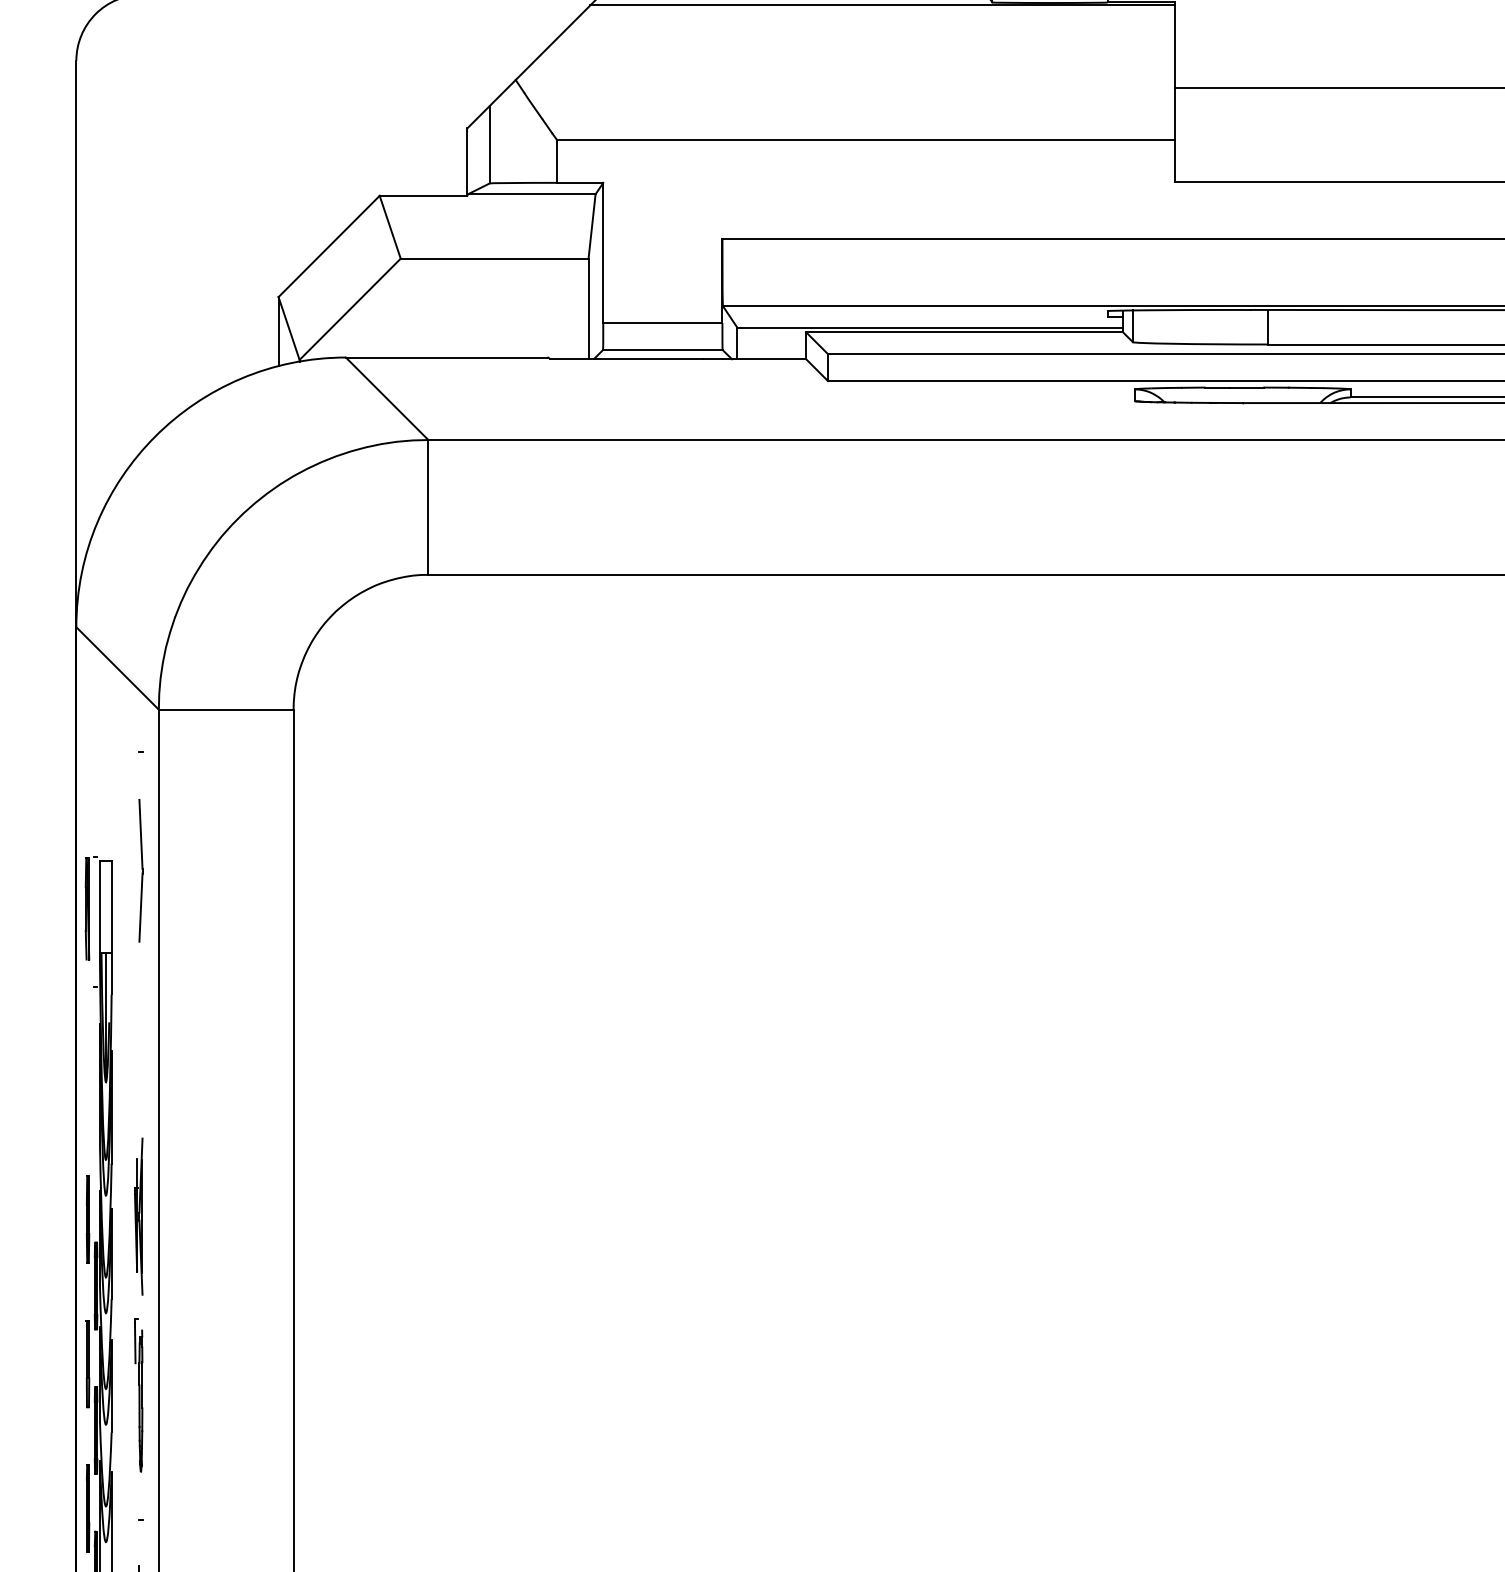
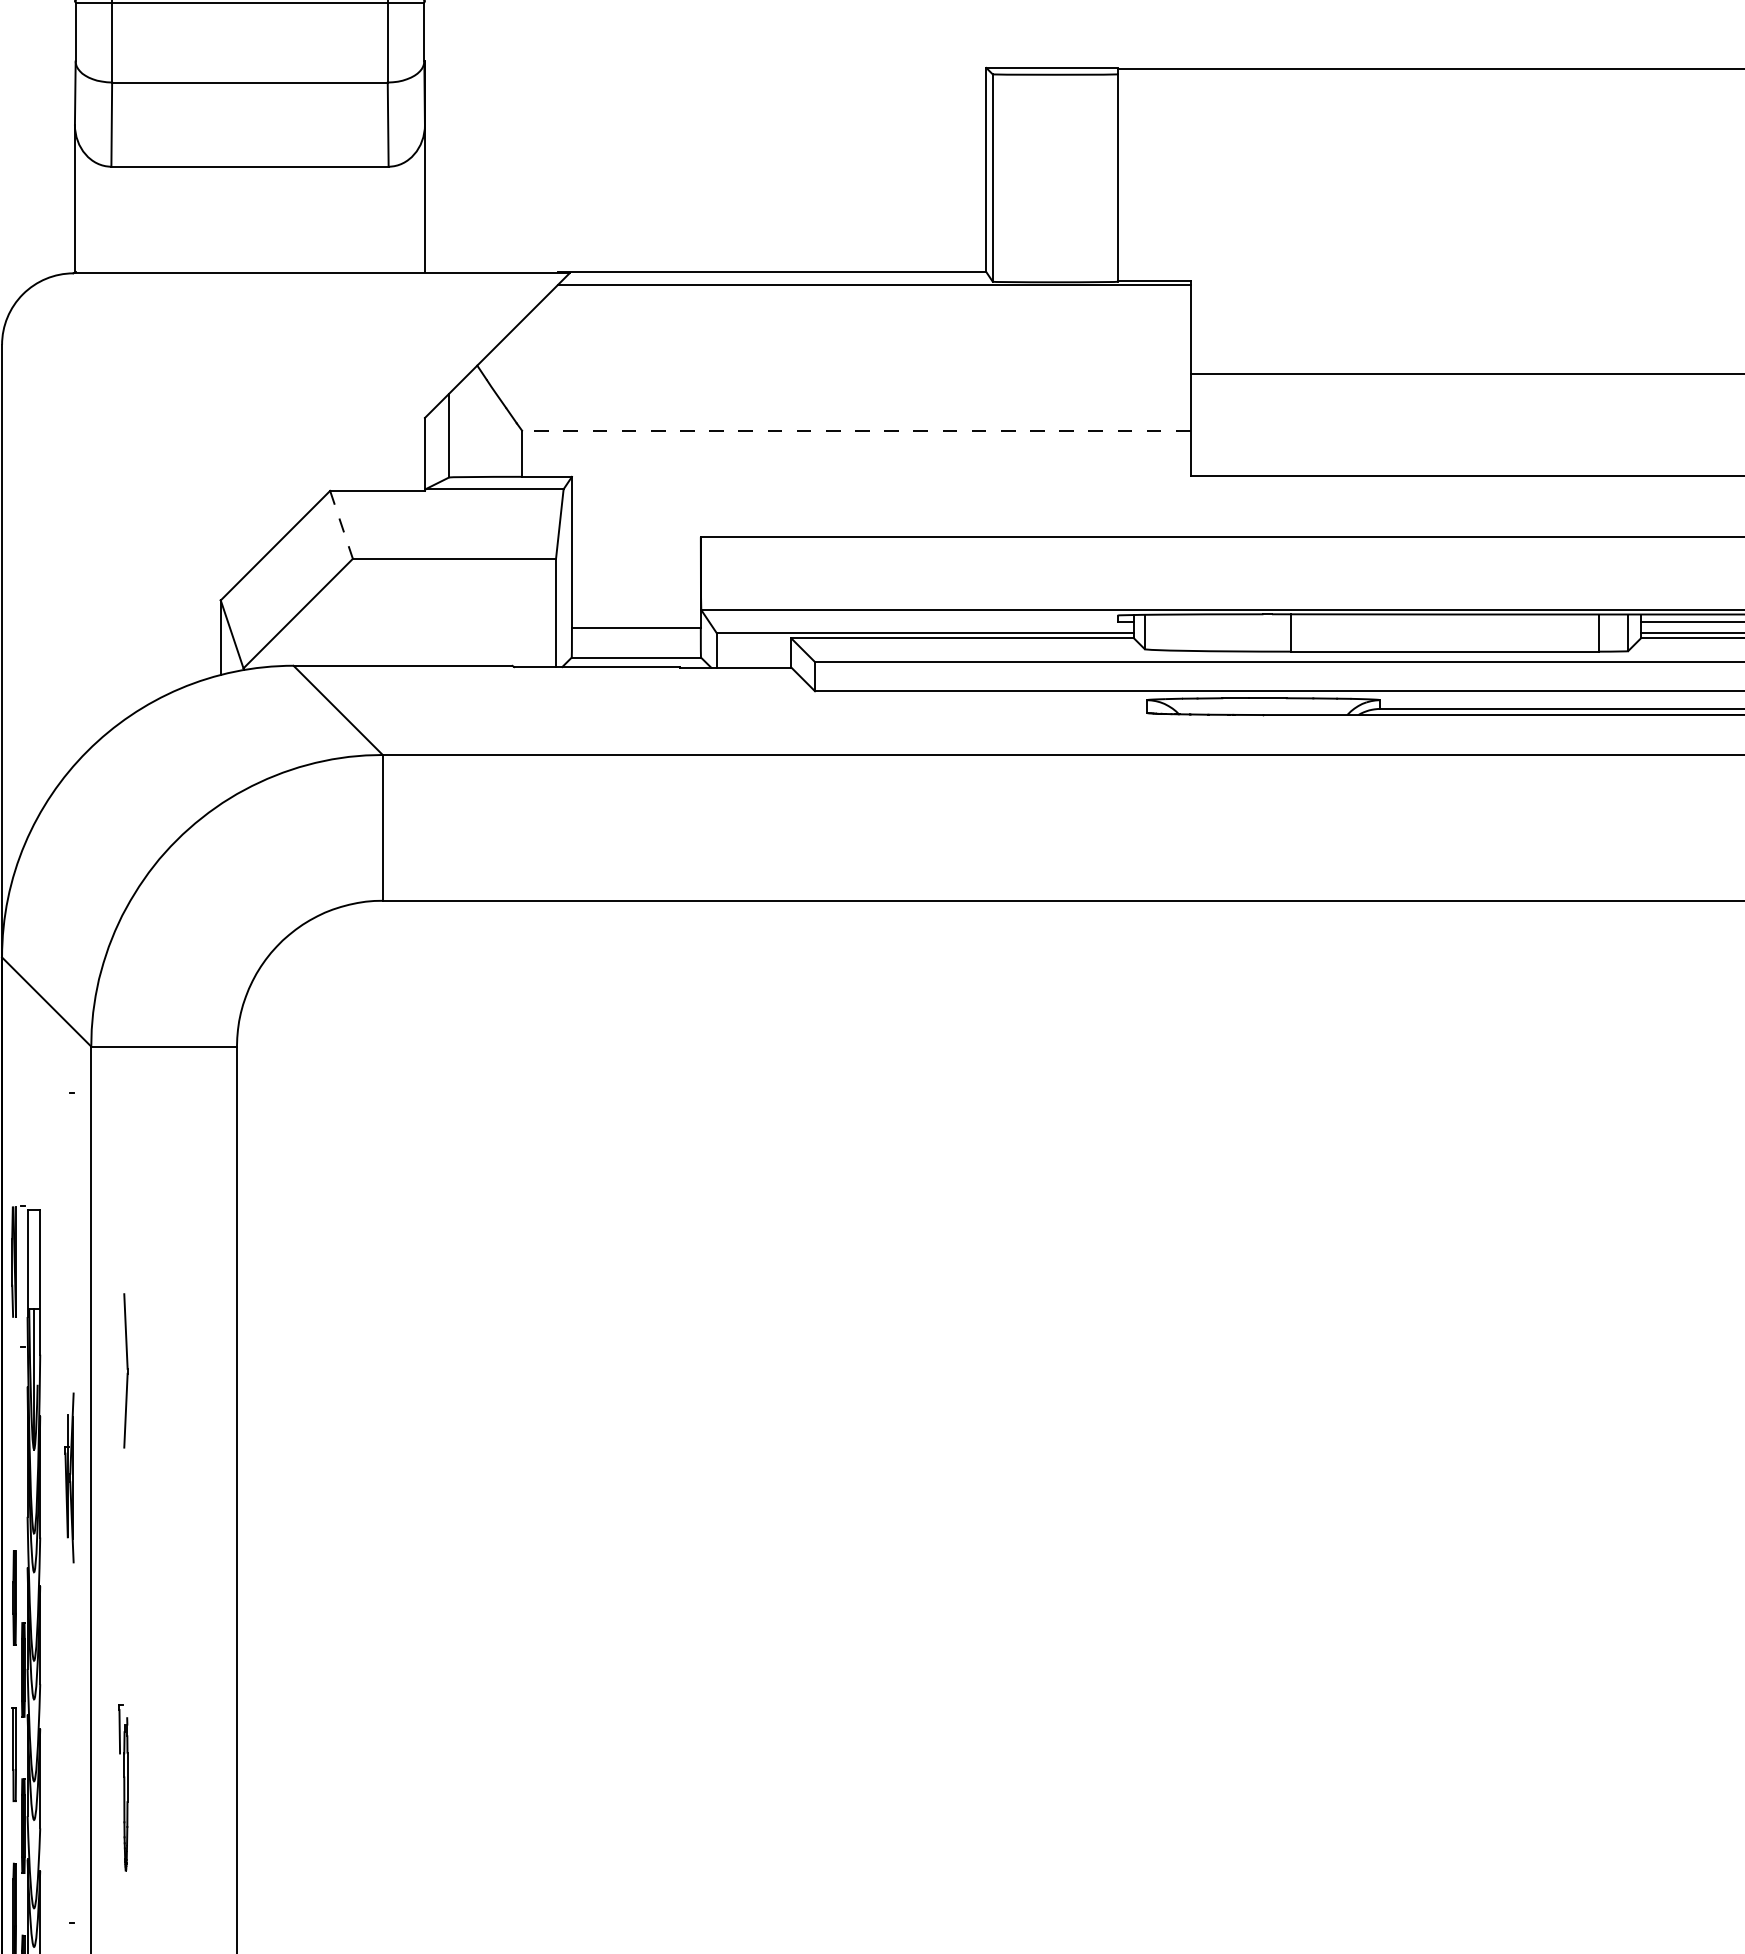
line: (865, 140) -> (855, 430), solid -> dashed
line: (390, 226) -> (341, 524), solid -> dashed
part: (140, 870) -> (125, 1370), moved
part: (138, 1216) -> (69, 1477), moved
part: (138, 1394) -> (123, 1787), moved

